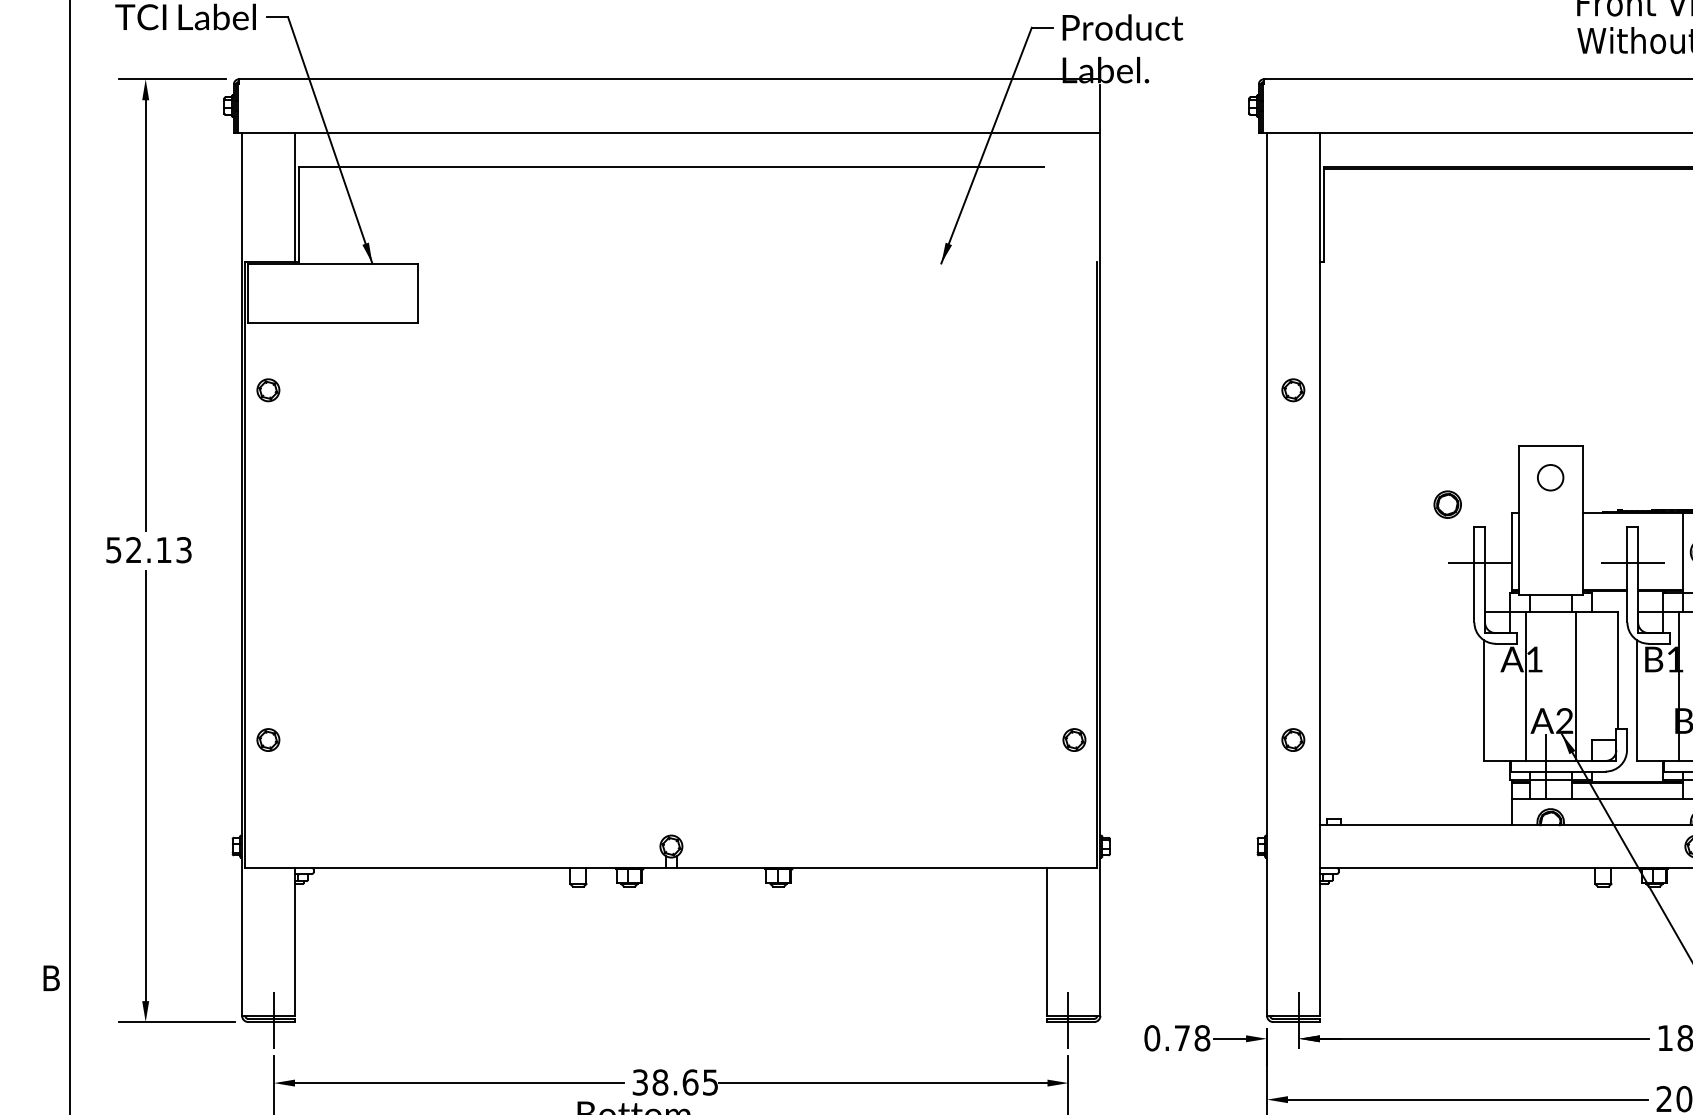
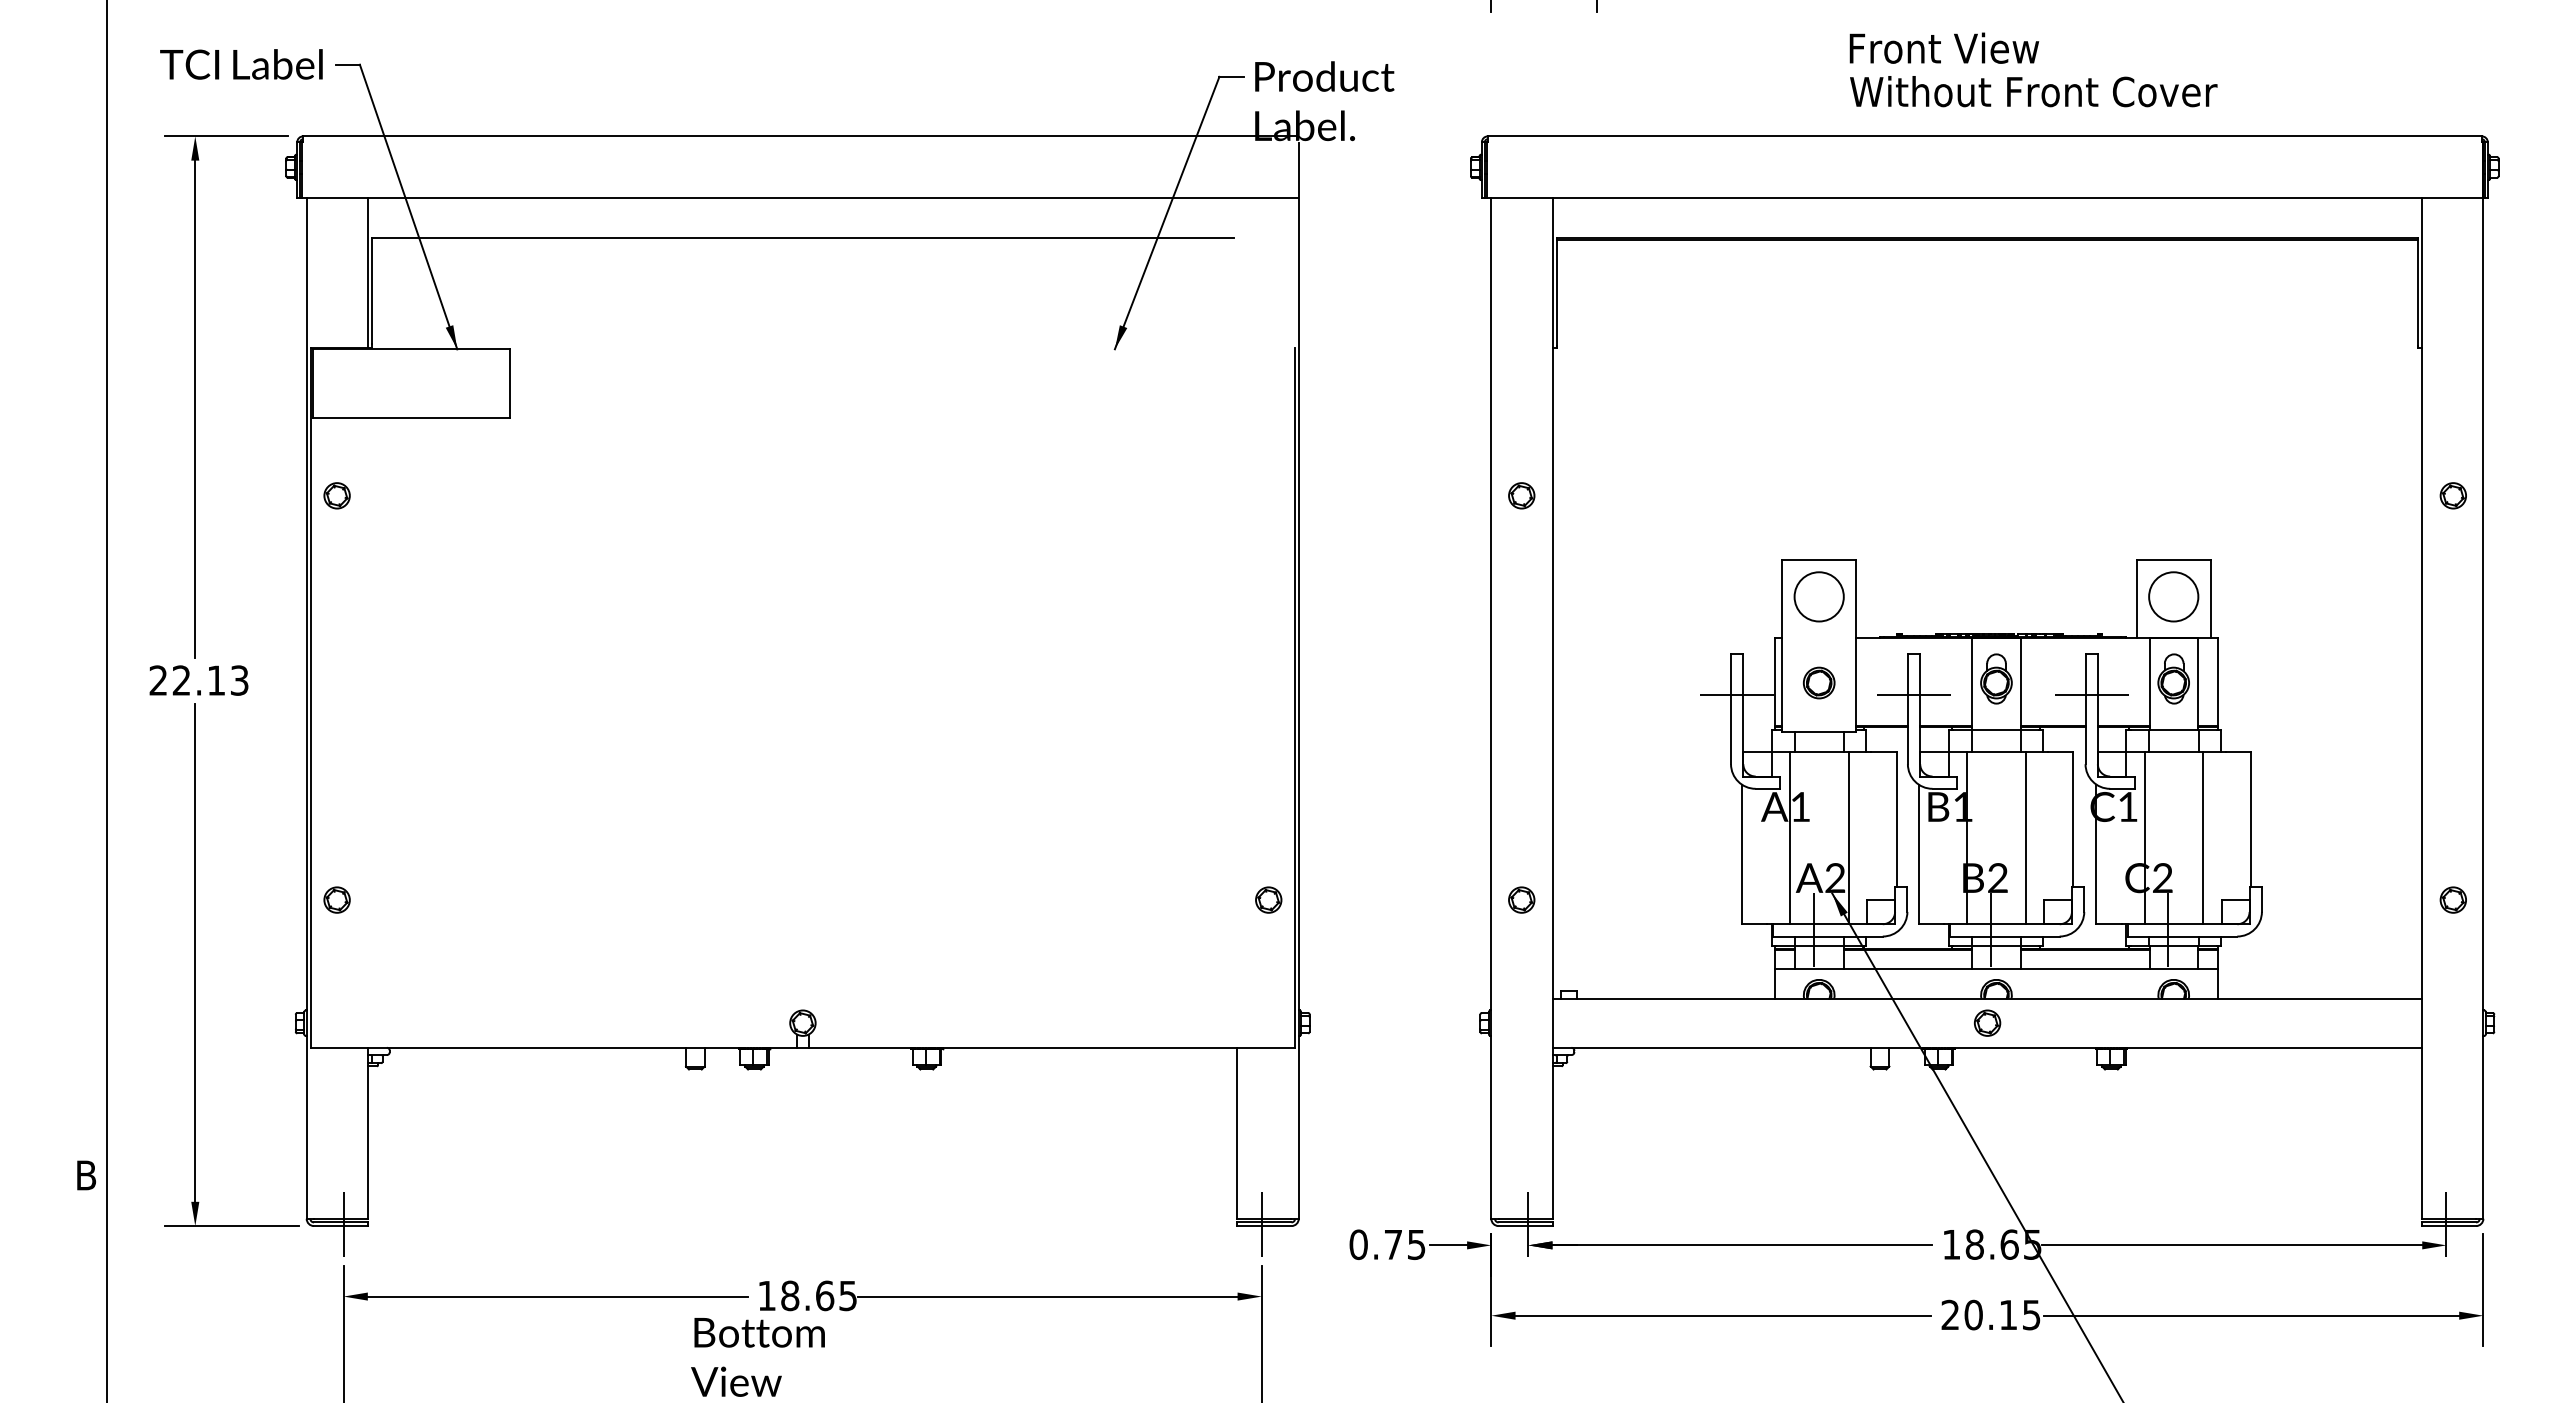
circle: (1550, 477) -> (1818, 596), size x1.67
part: (1448, 504) -> (1819, 682), moved
text: (113, 550) -> (157, 680), 52.13 -> 22.13
text: (1202, 1038) -> (1416, 1244), 0.78 -> 0.75
text: (639, 1082) -> (766, 1295), 38.65 -> 18.65

